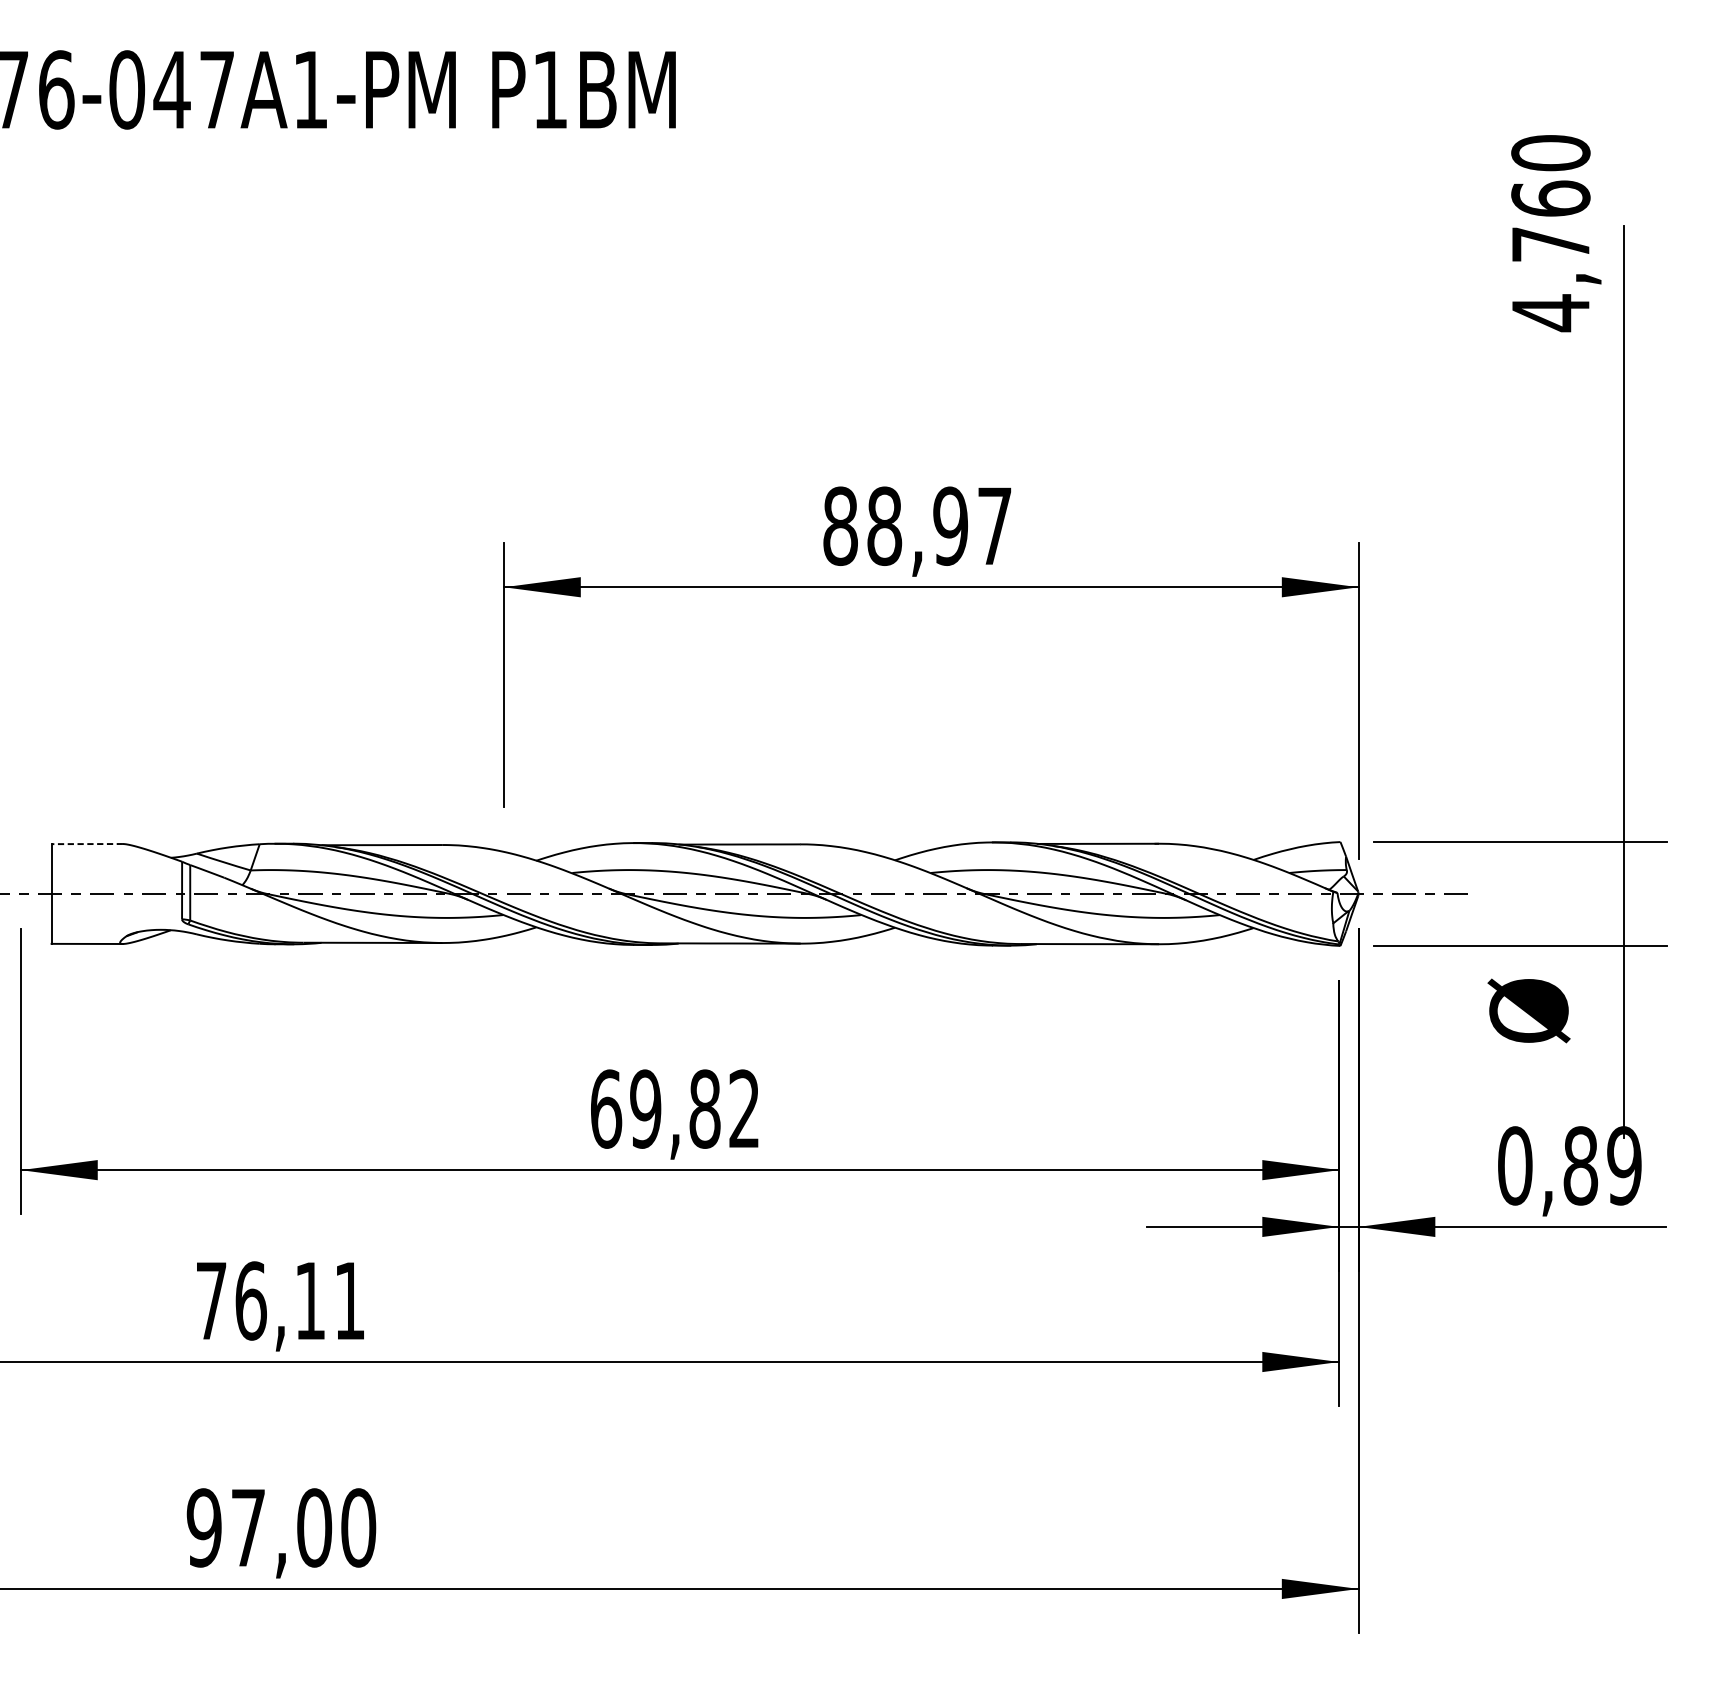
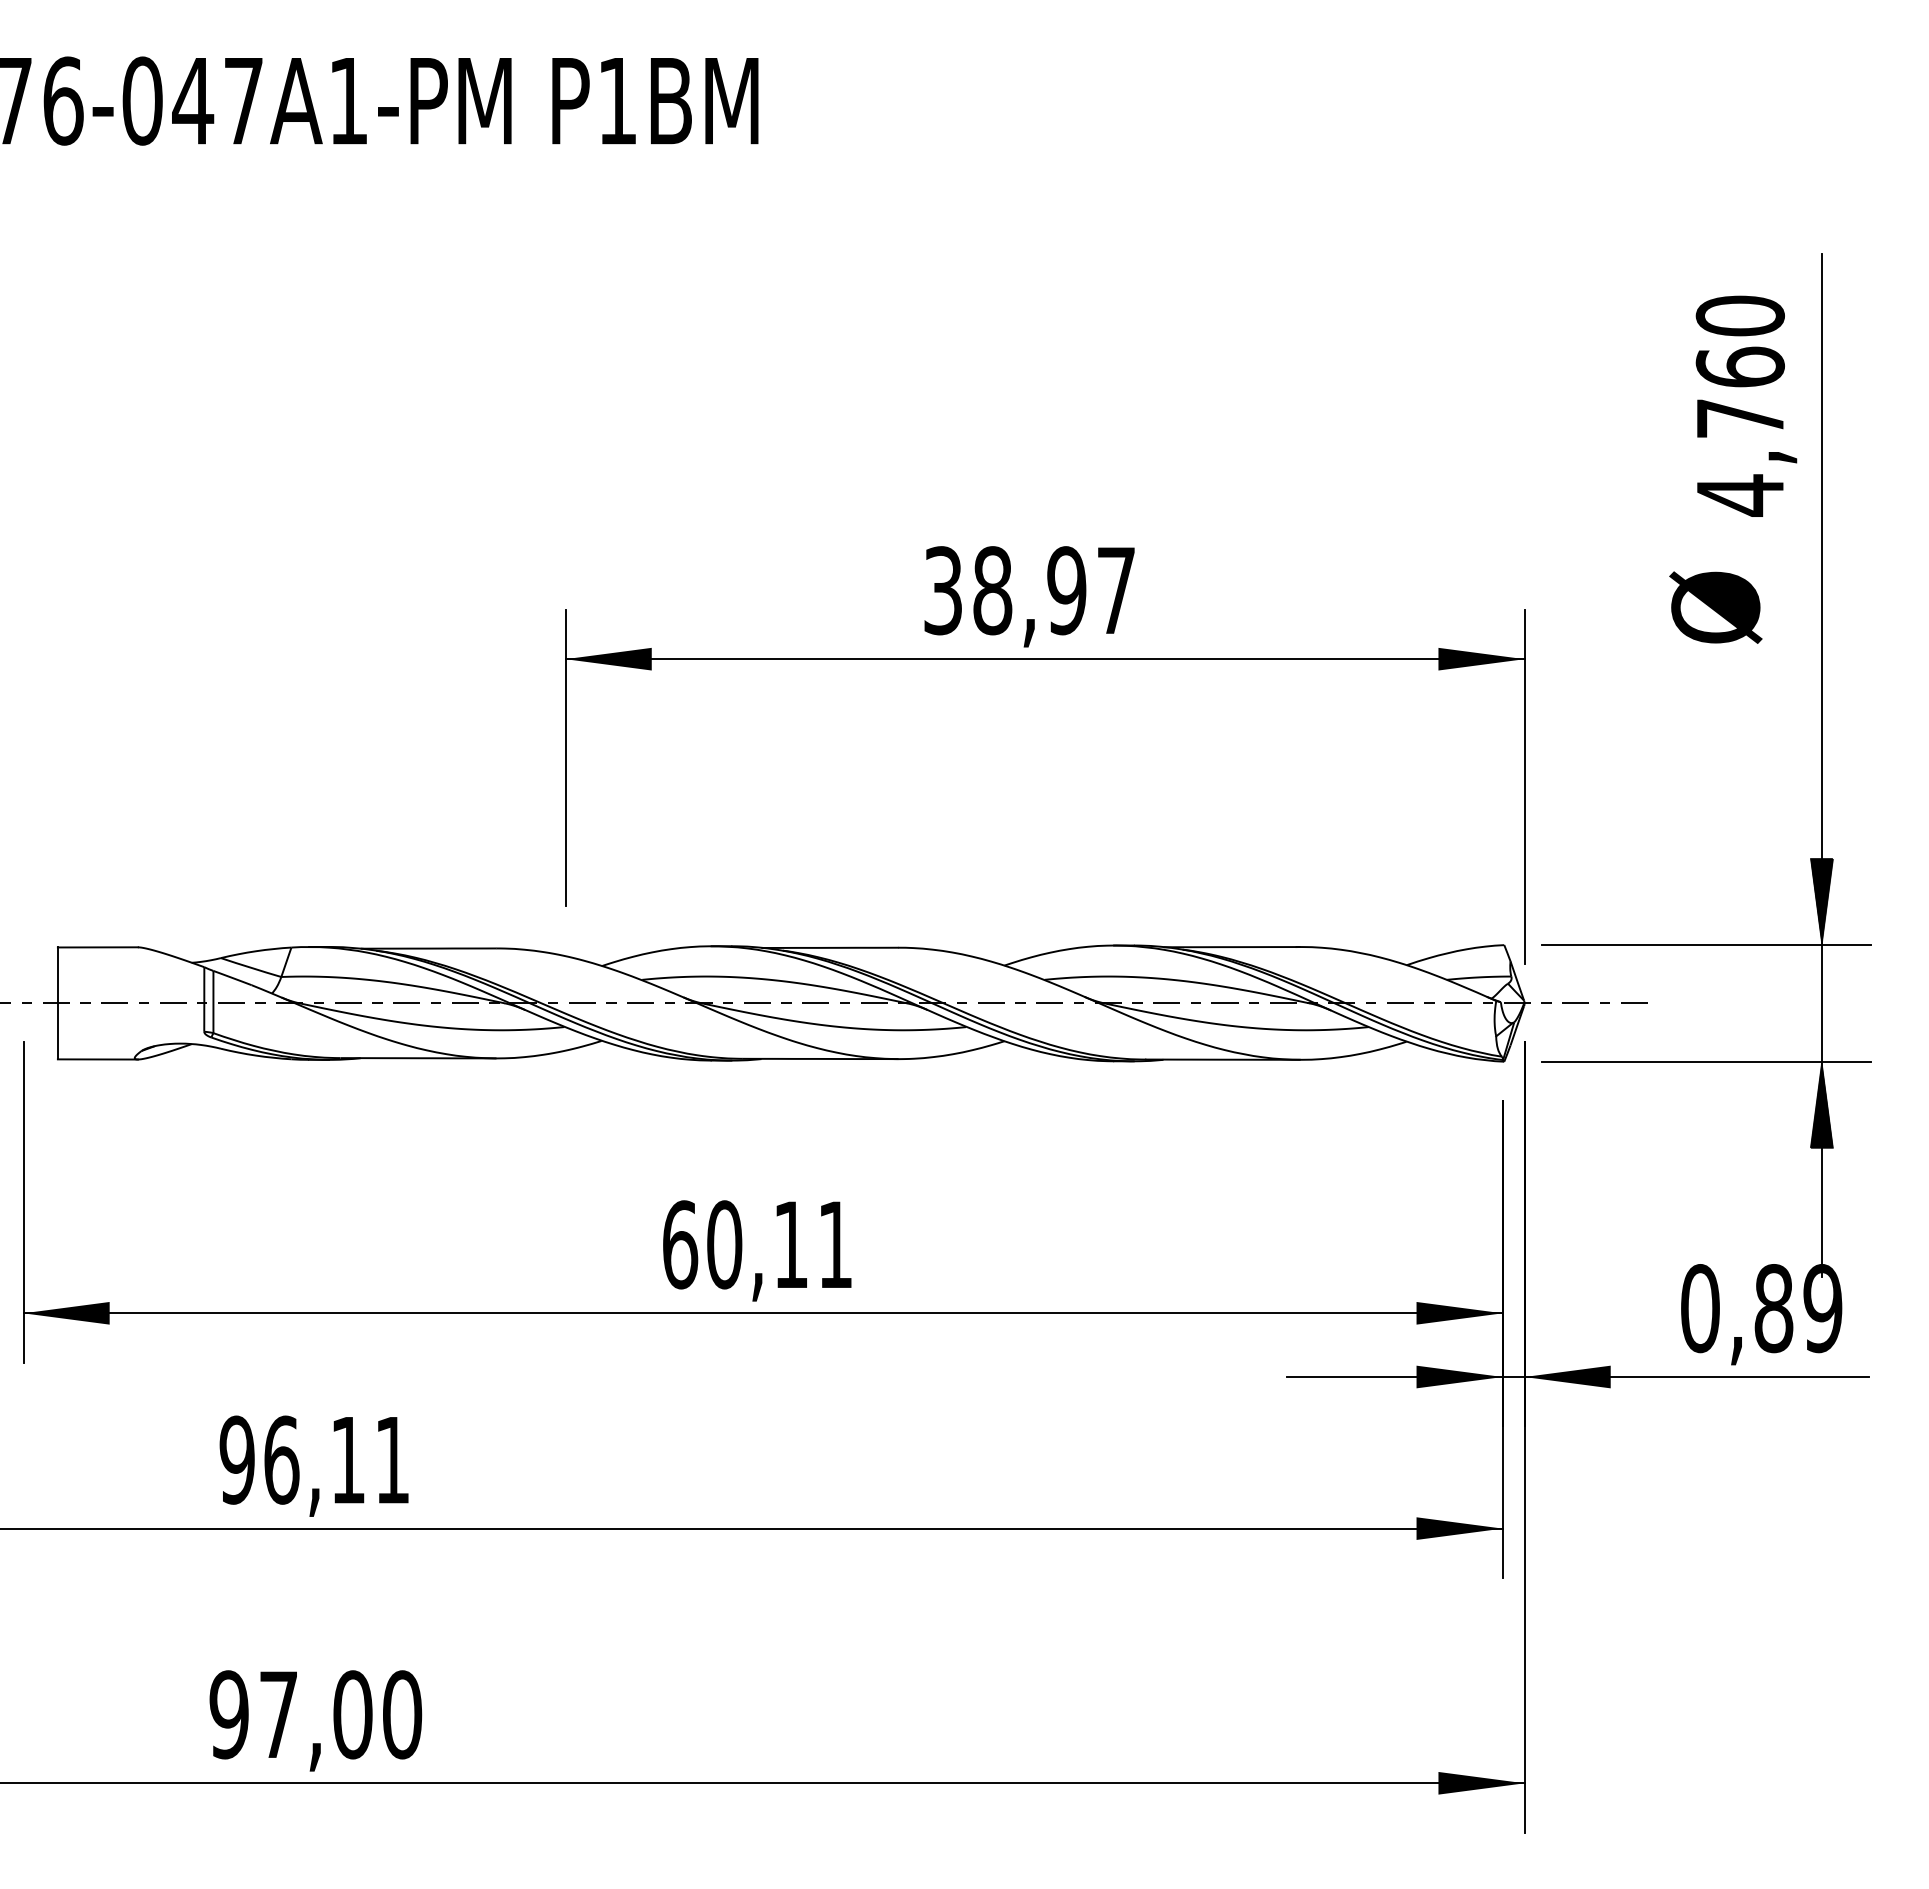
text: (1556, 232) -> (1746, 405), moved
text: (840, 526) -> (943, 590), 88,97 -> 38,97
hatch: (1623, 803) -> (1821, 901), added
line: (86, 844) -> (97, 947), dashed -> solid
hatch: (1623, 984) -> (1821, 1105), added
text: (1528, 1010) -> (1715, 607), moved
text: (694, 1108) -> (779, 1244), 69,82 -> 60,11
text: (210, 1300) -> (236, 1459), 76,11 -> 96,11

